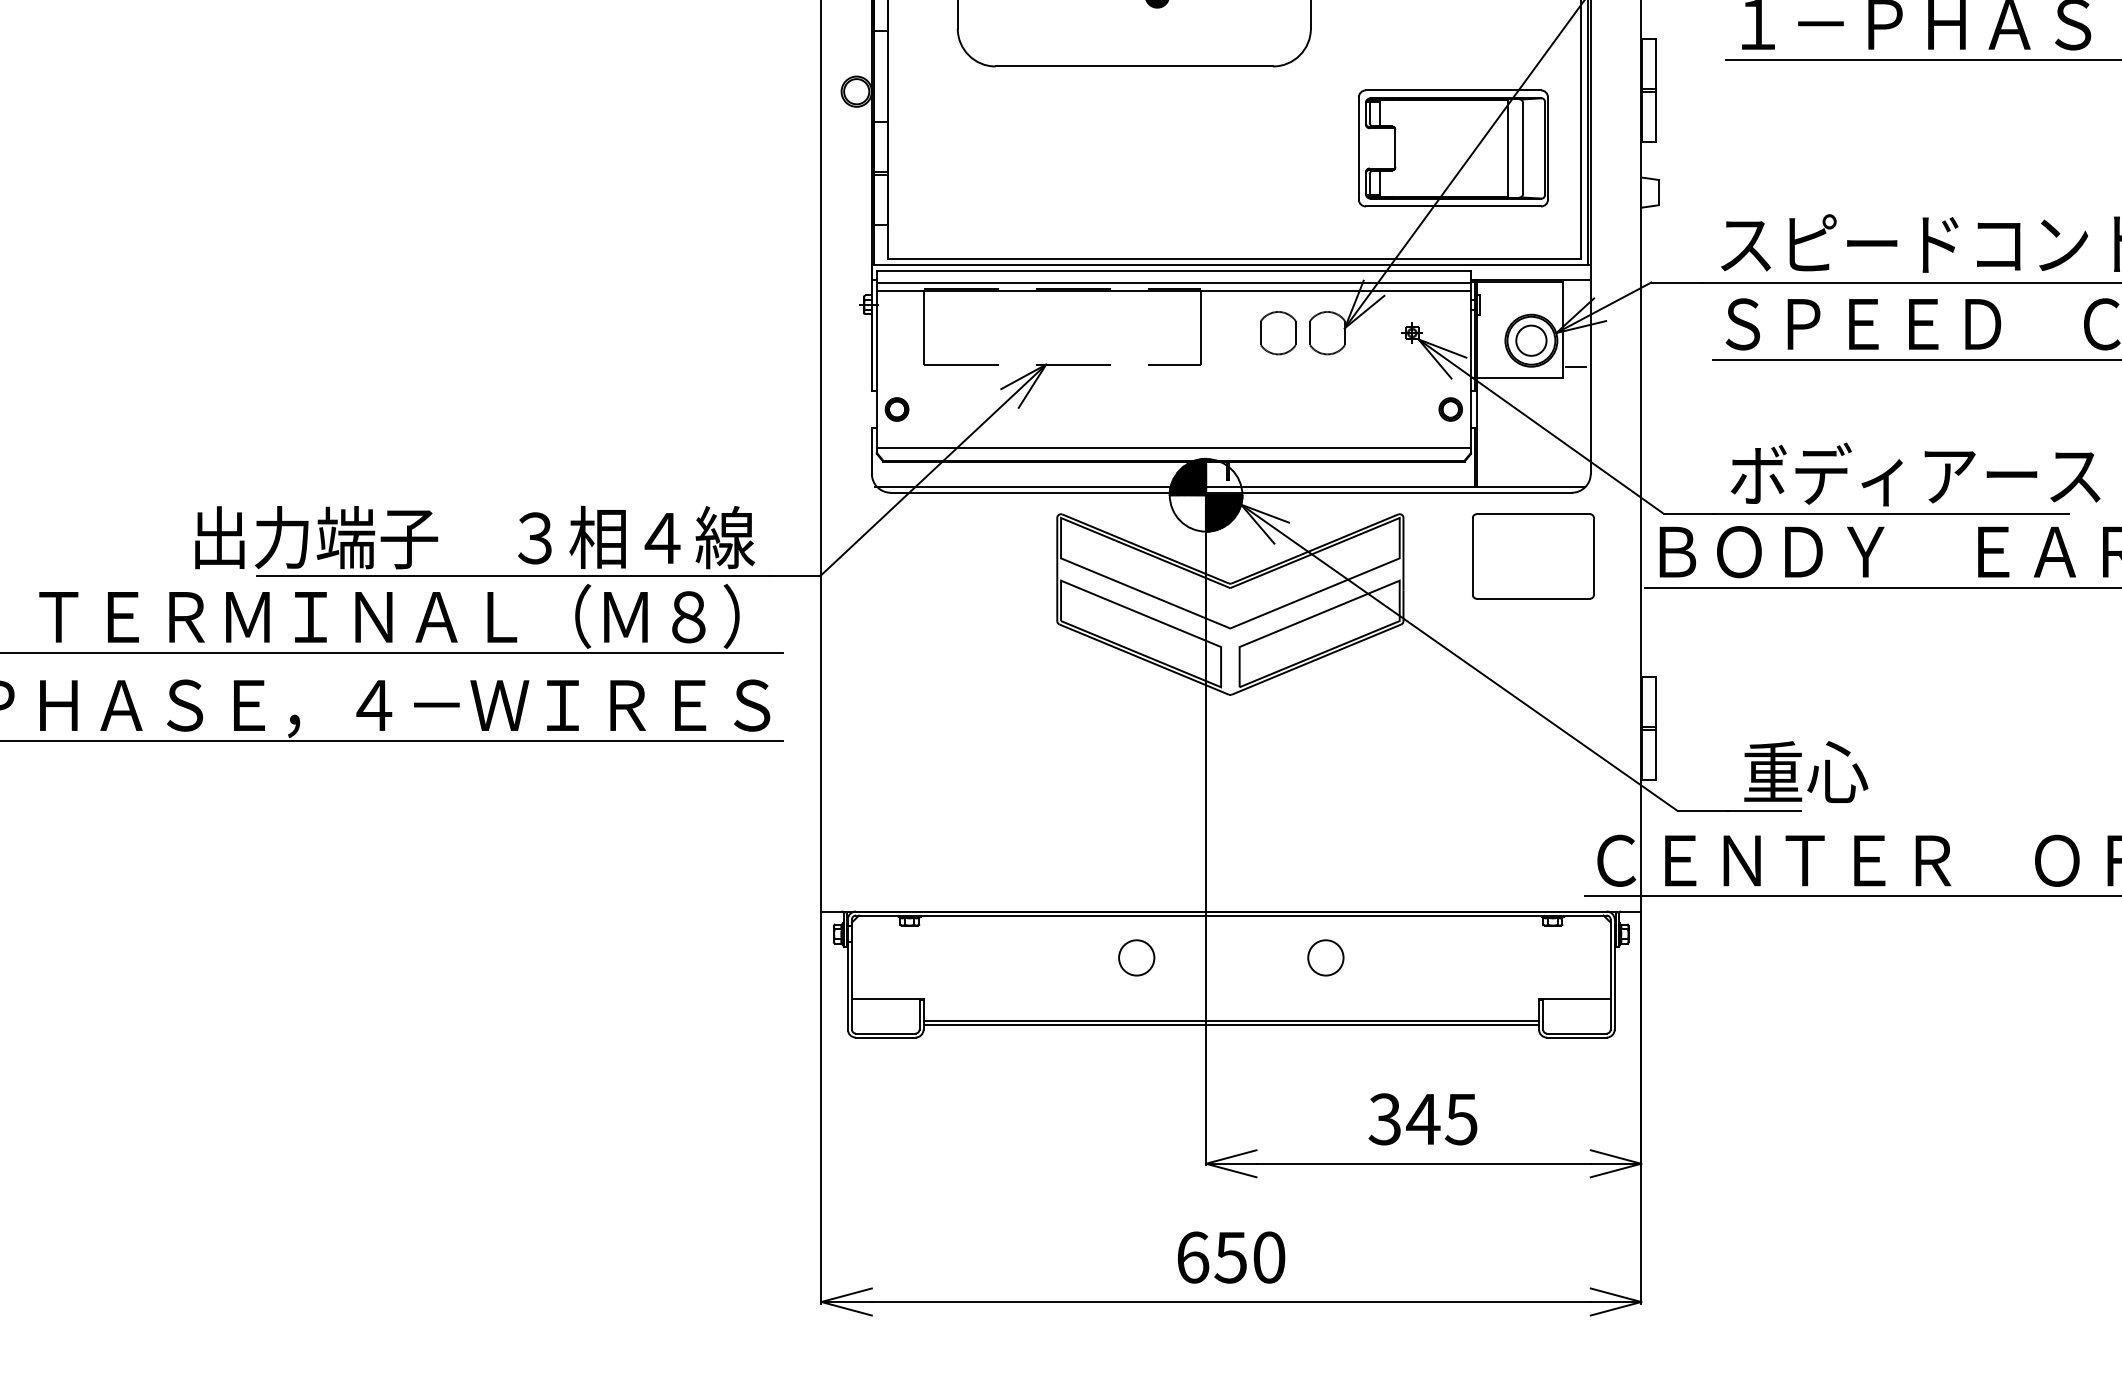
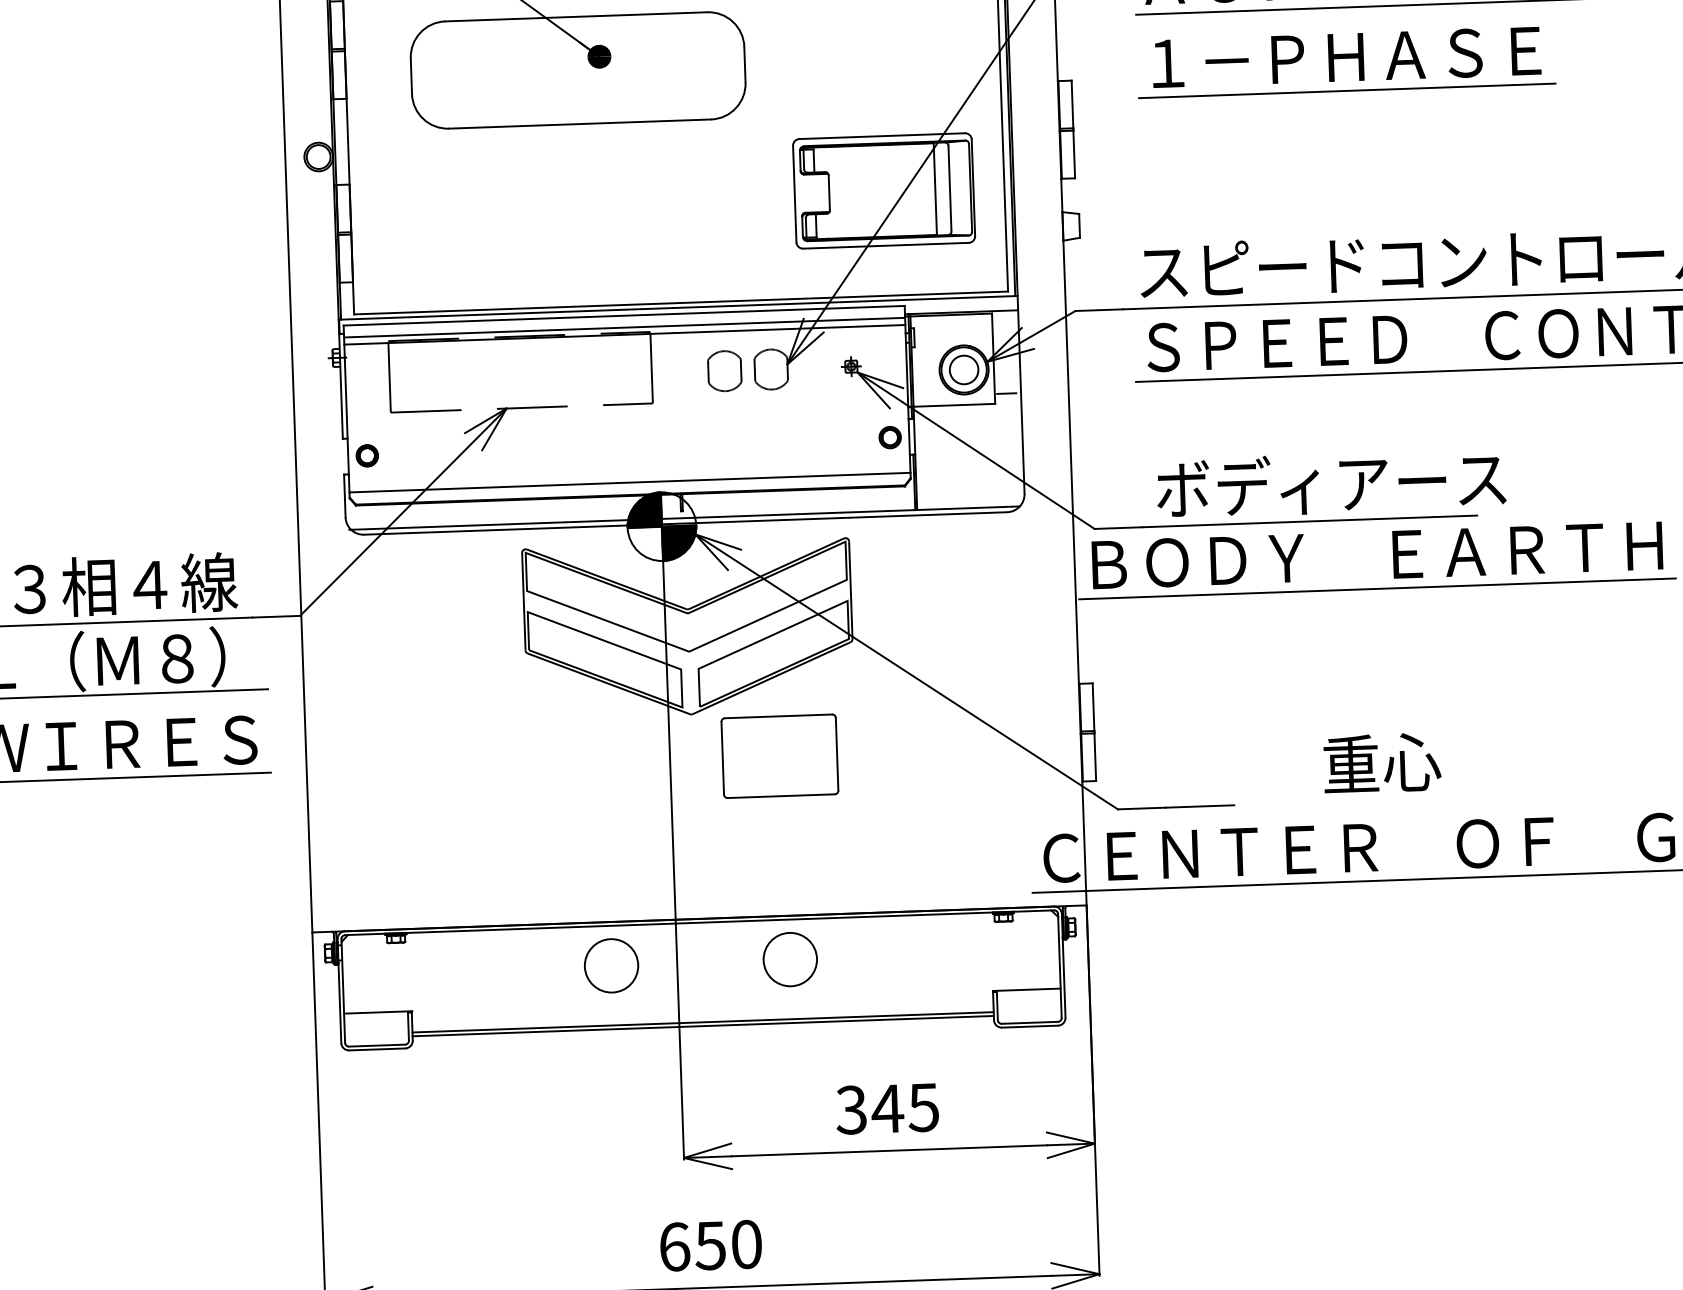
part: (1533, 556) -> (780, 756), moved
text: (1806, 771) -> (1382, 762), moved
part: (1136, 957) -> (611, 965), size x1.6
part: (1325, 957) -> (789, 959), size x1.6

